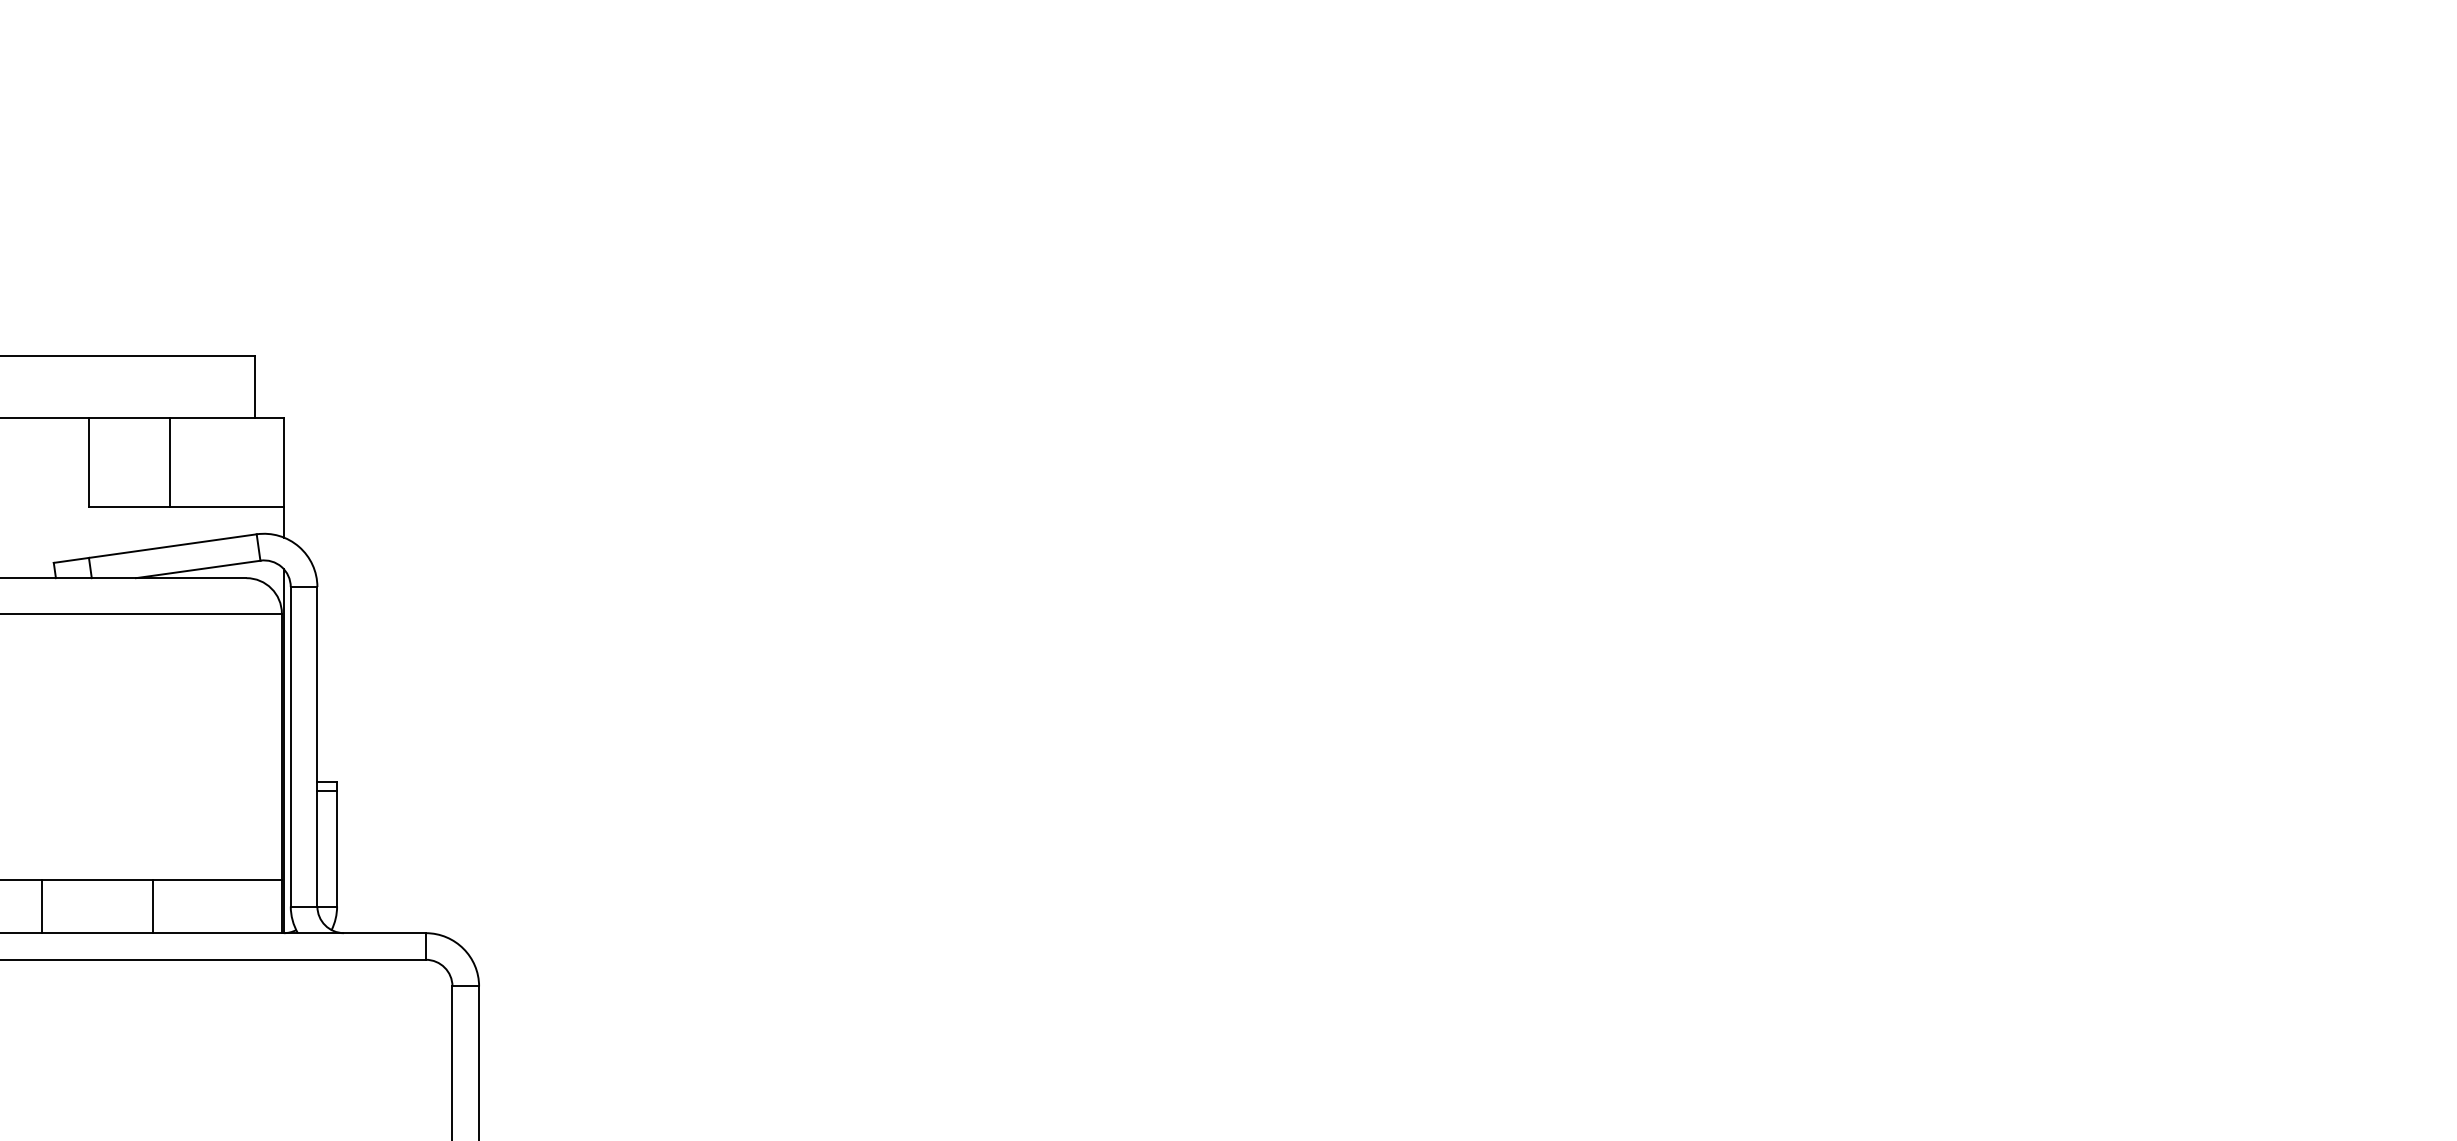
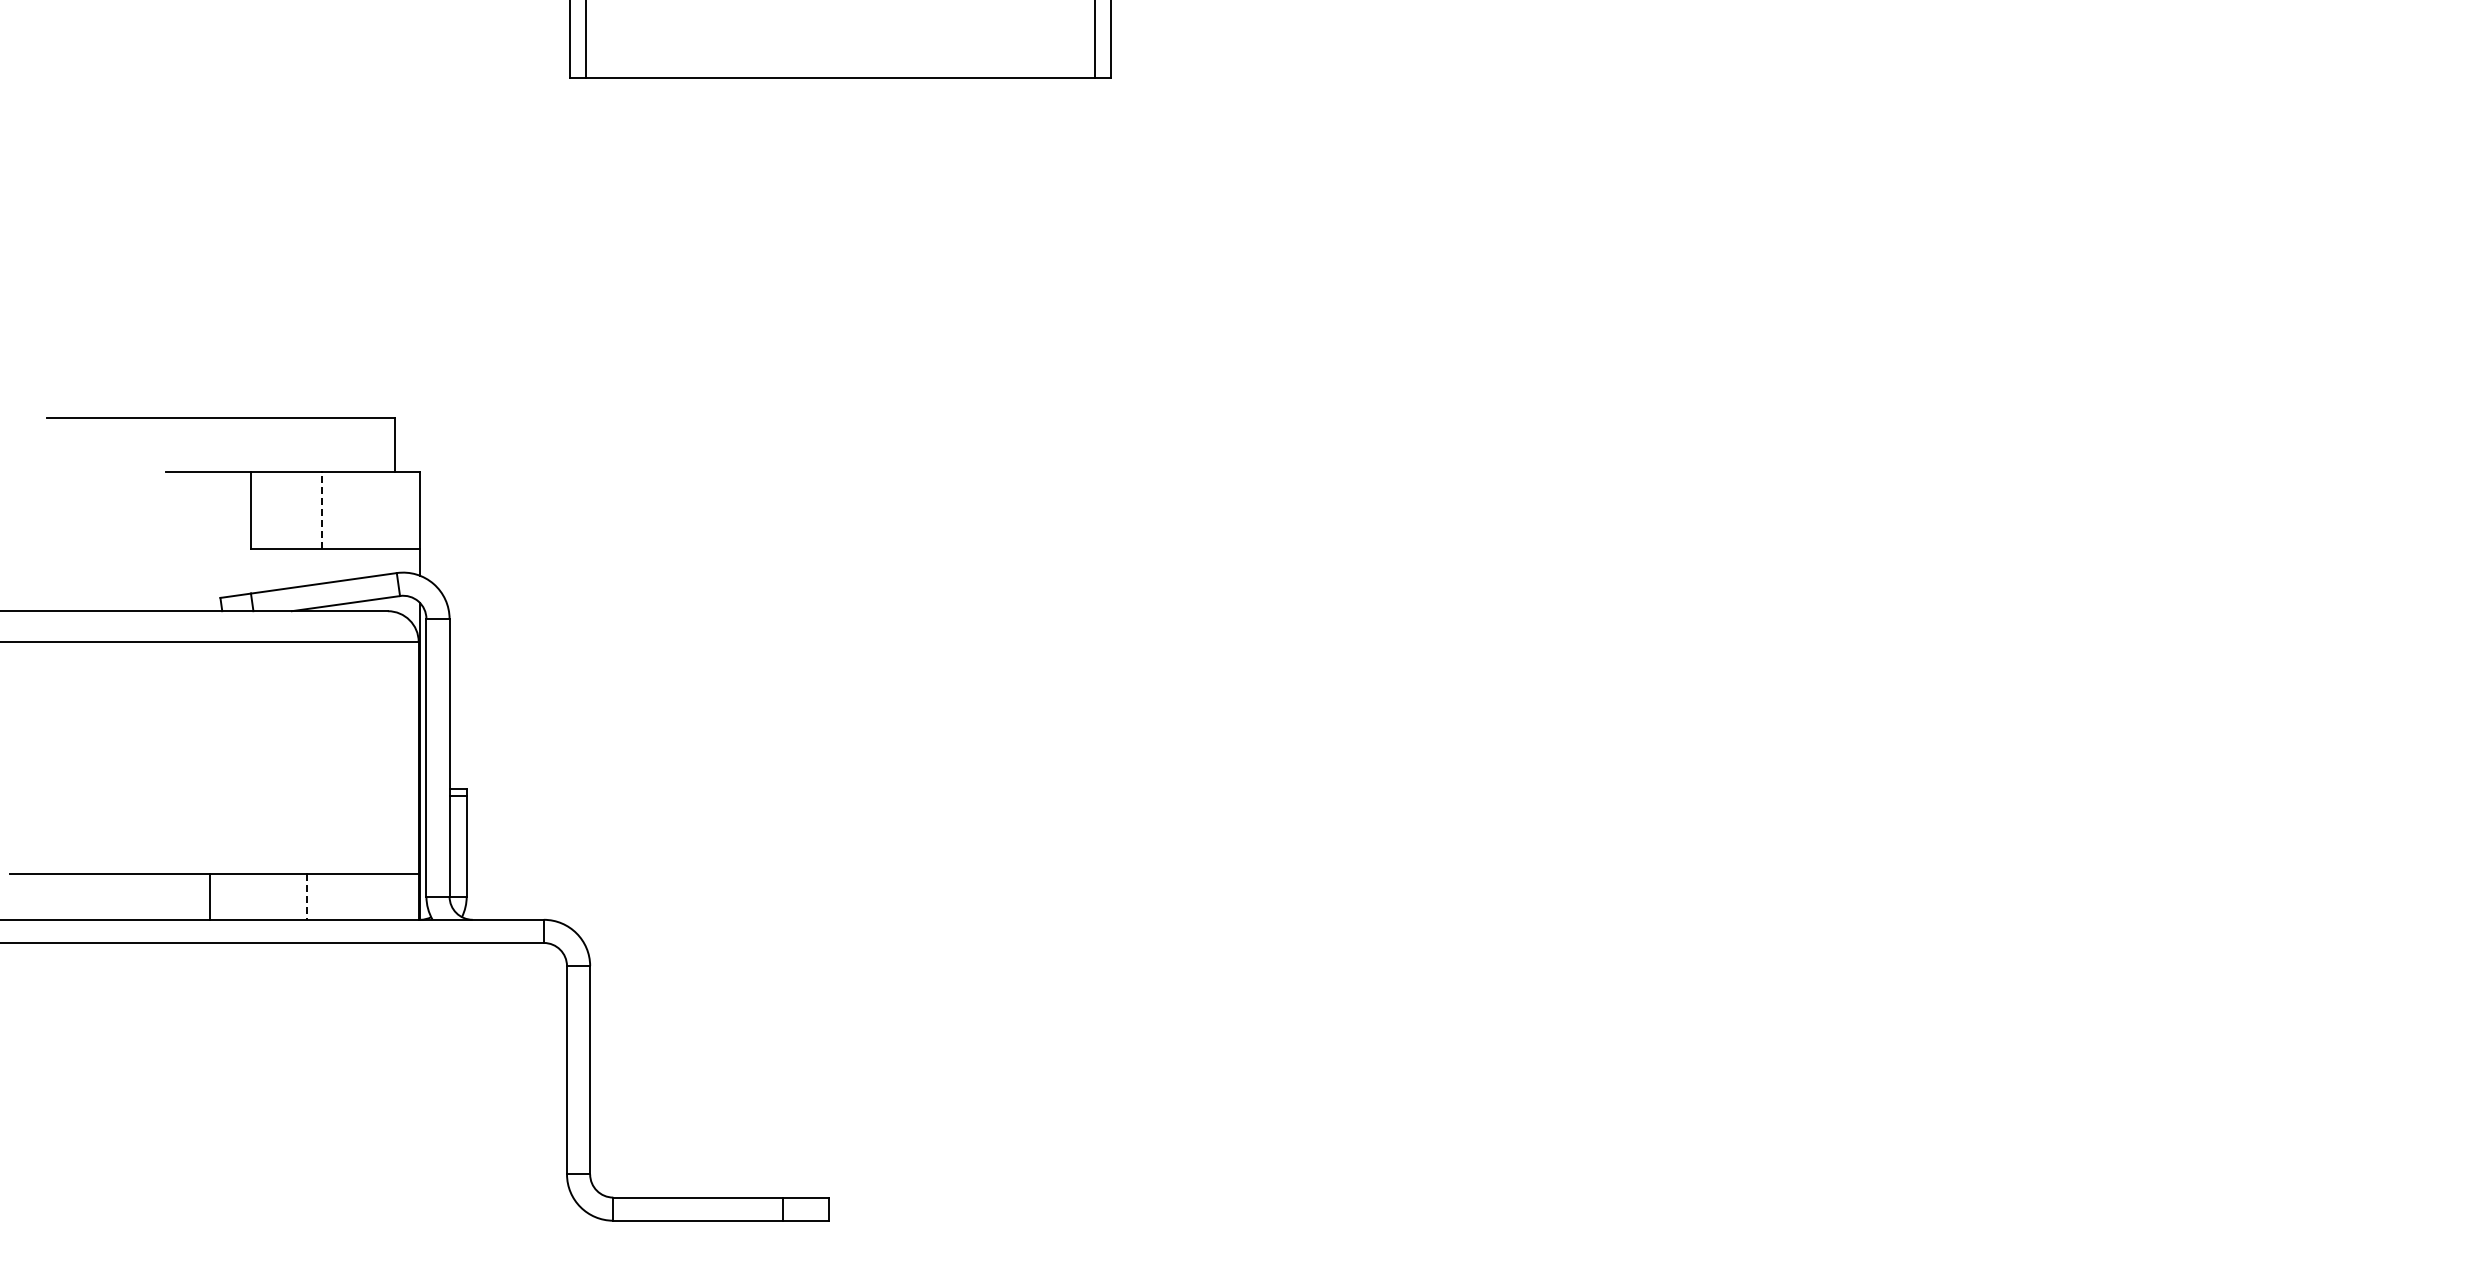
line: (170, 462) -> (321, 510), solid -> dashed
line: (152, 907) -> (306, 897), solid -> dashed

